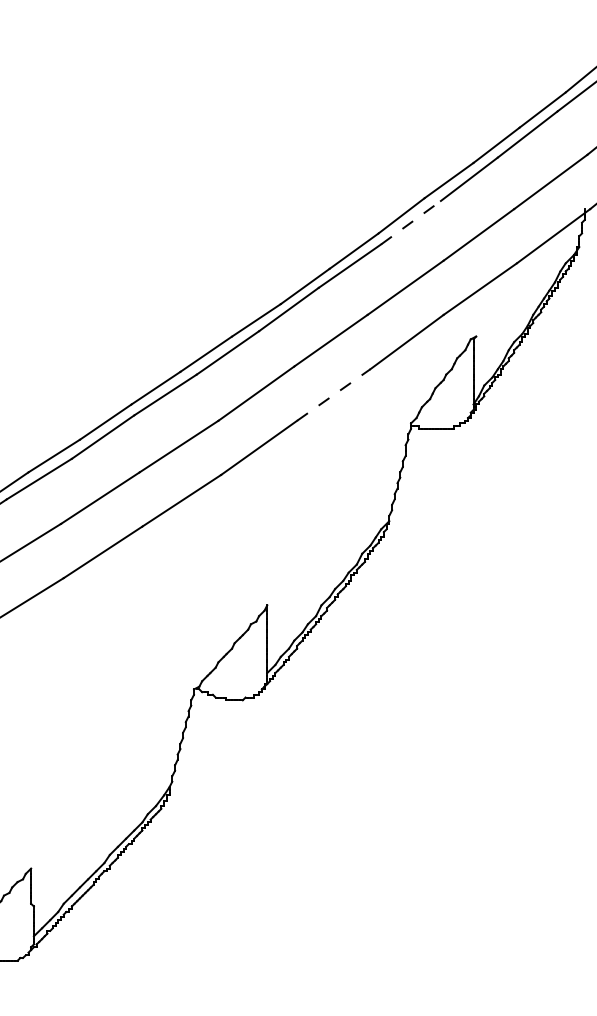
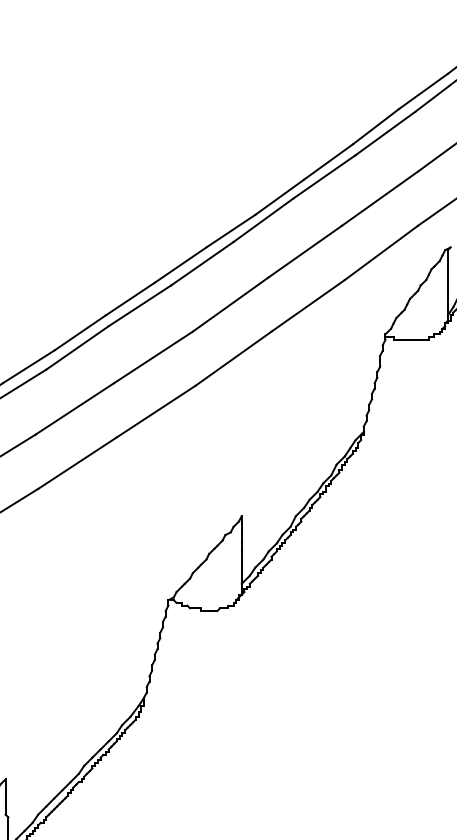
line: (411, 222) -> (385, 133), dashed -> solid
line: (333, 395) -> (307, 306), dashed -> solid

